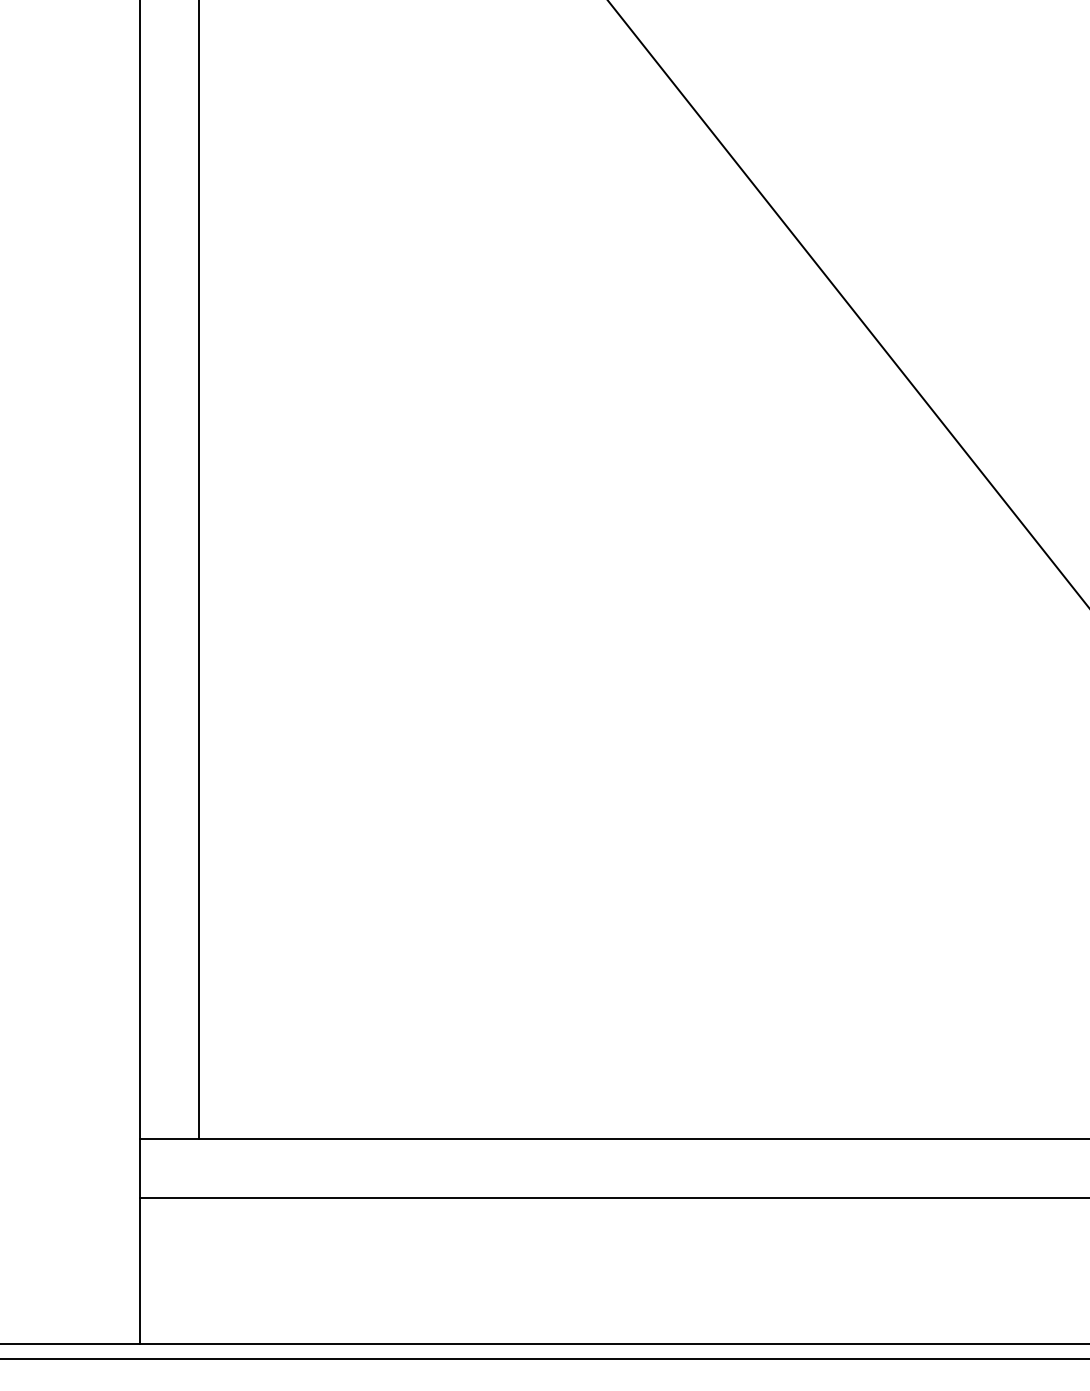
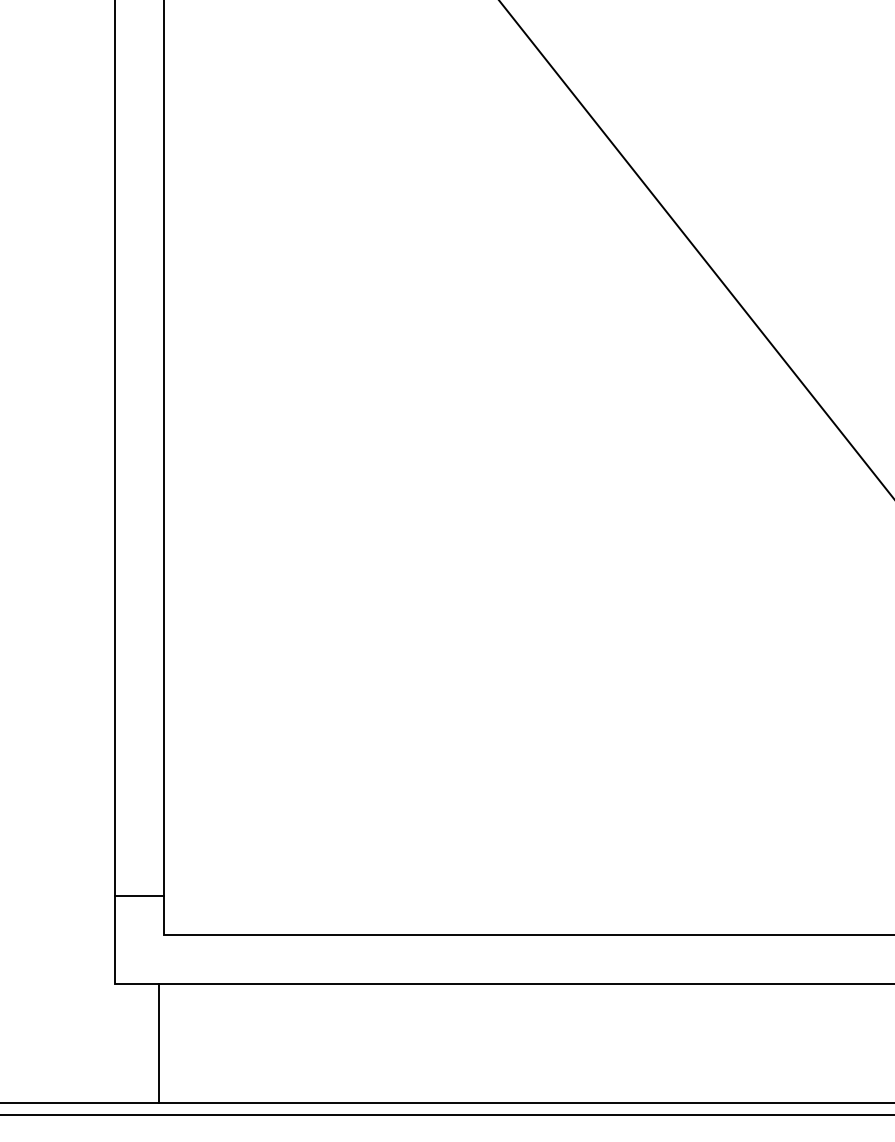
line: (168, 1138) -> (138, 895), moved
line: (139, 1271) -> (158, 1043), moved

